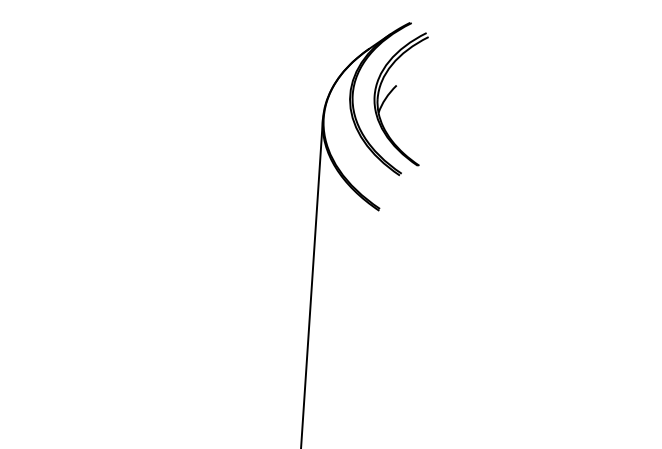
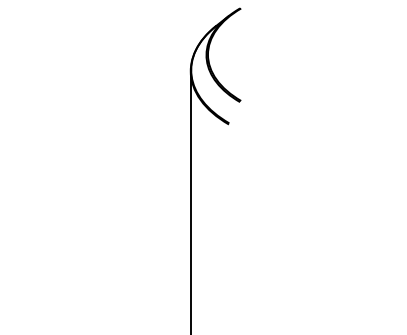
part: (399, 97) -> (236, 54), removed

